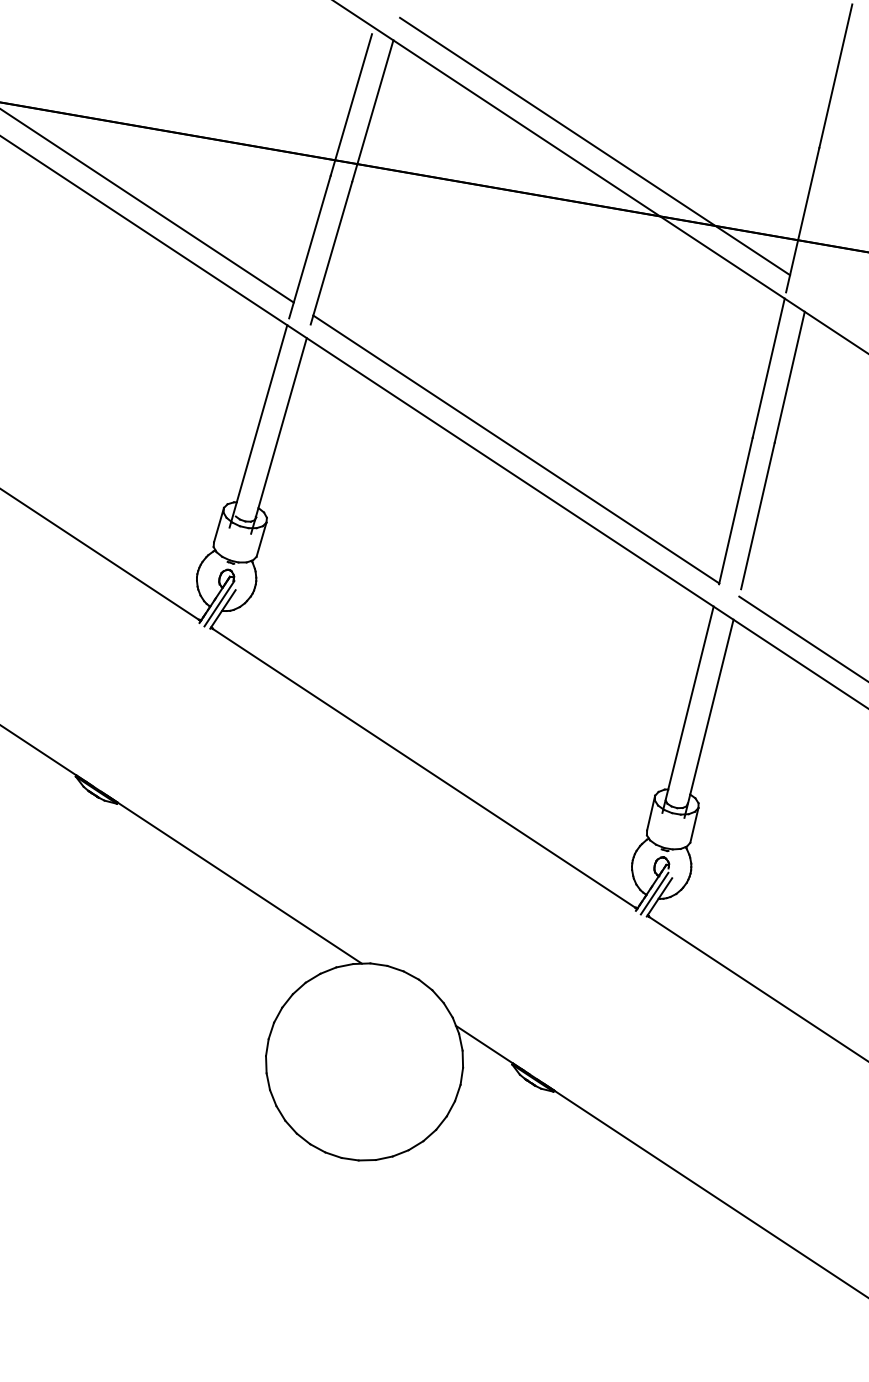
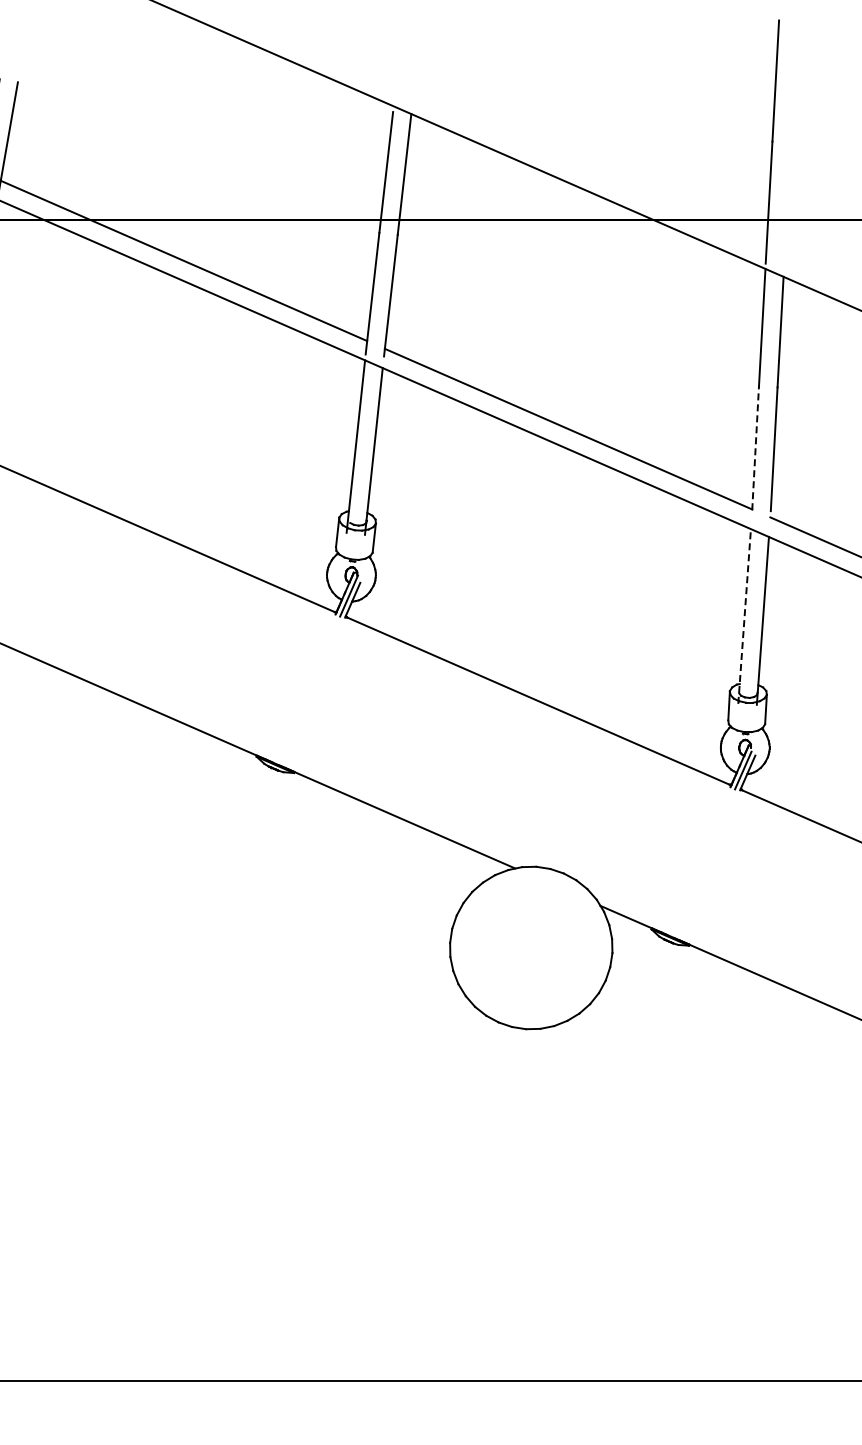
line: (594, 145) -> (589, 171), removed
line: (735, 511) -> (755, 448), solid -> dashed
line: (687, 709) -> (744, 616), solid -> dashed

